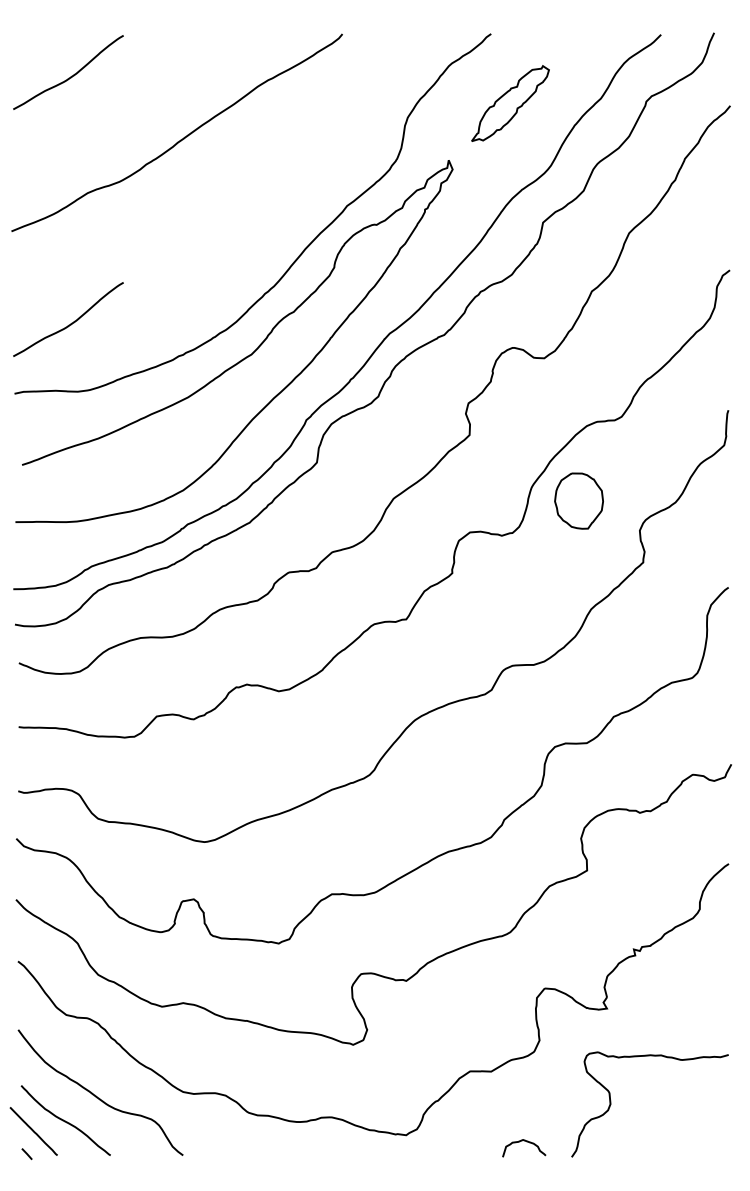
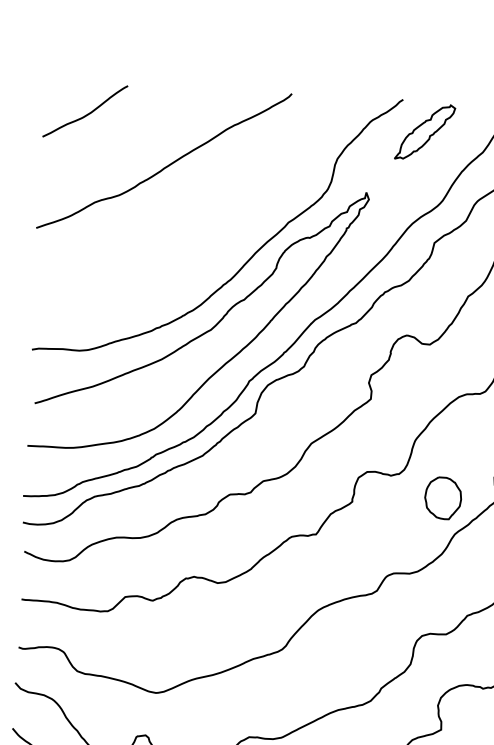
part: (510, 103) -> (425, 132), moved
curve: (71, 322) -> (77, 298), removed
part: (578, 500) -> (442, 497), moved

